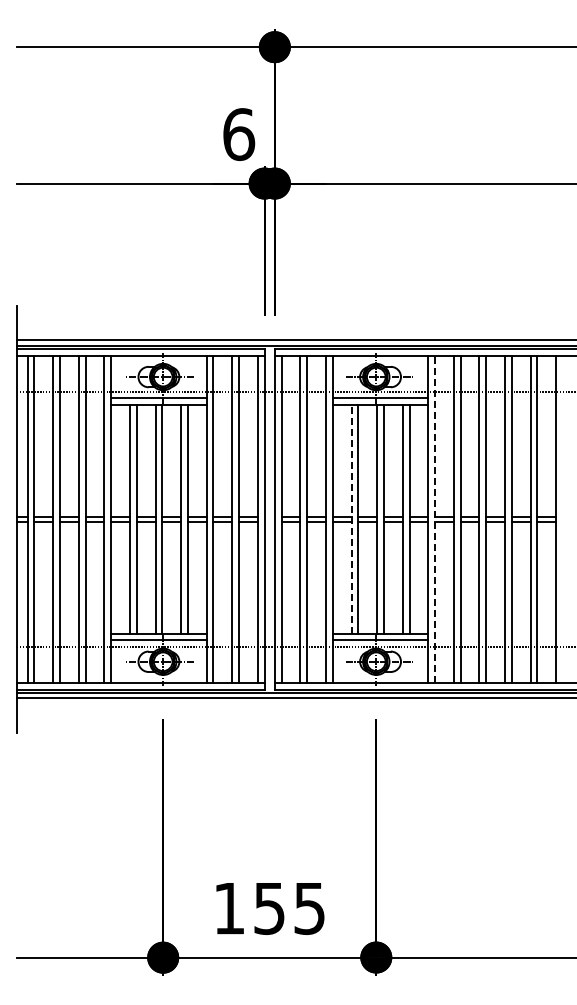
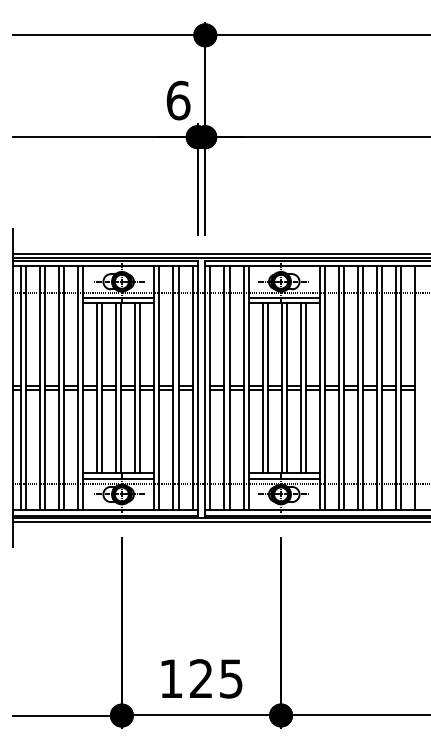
line: (351, 518) -> (262, 387), dashed -> solid
line: (435, 519) -> (325, 388), dashed -> solid
text: (269, 908) -> (201, 678), 155 -> 125

